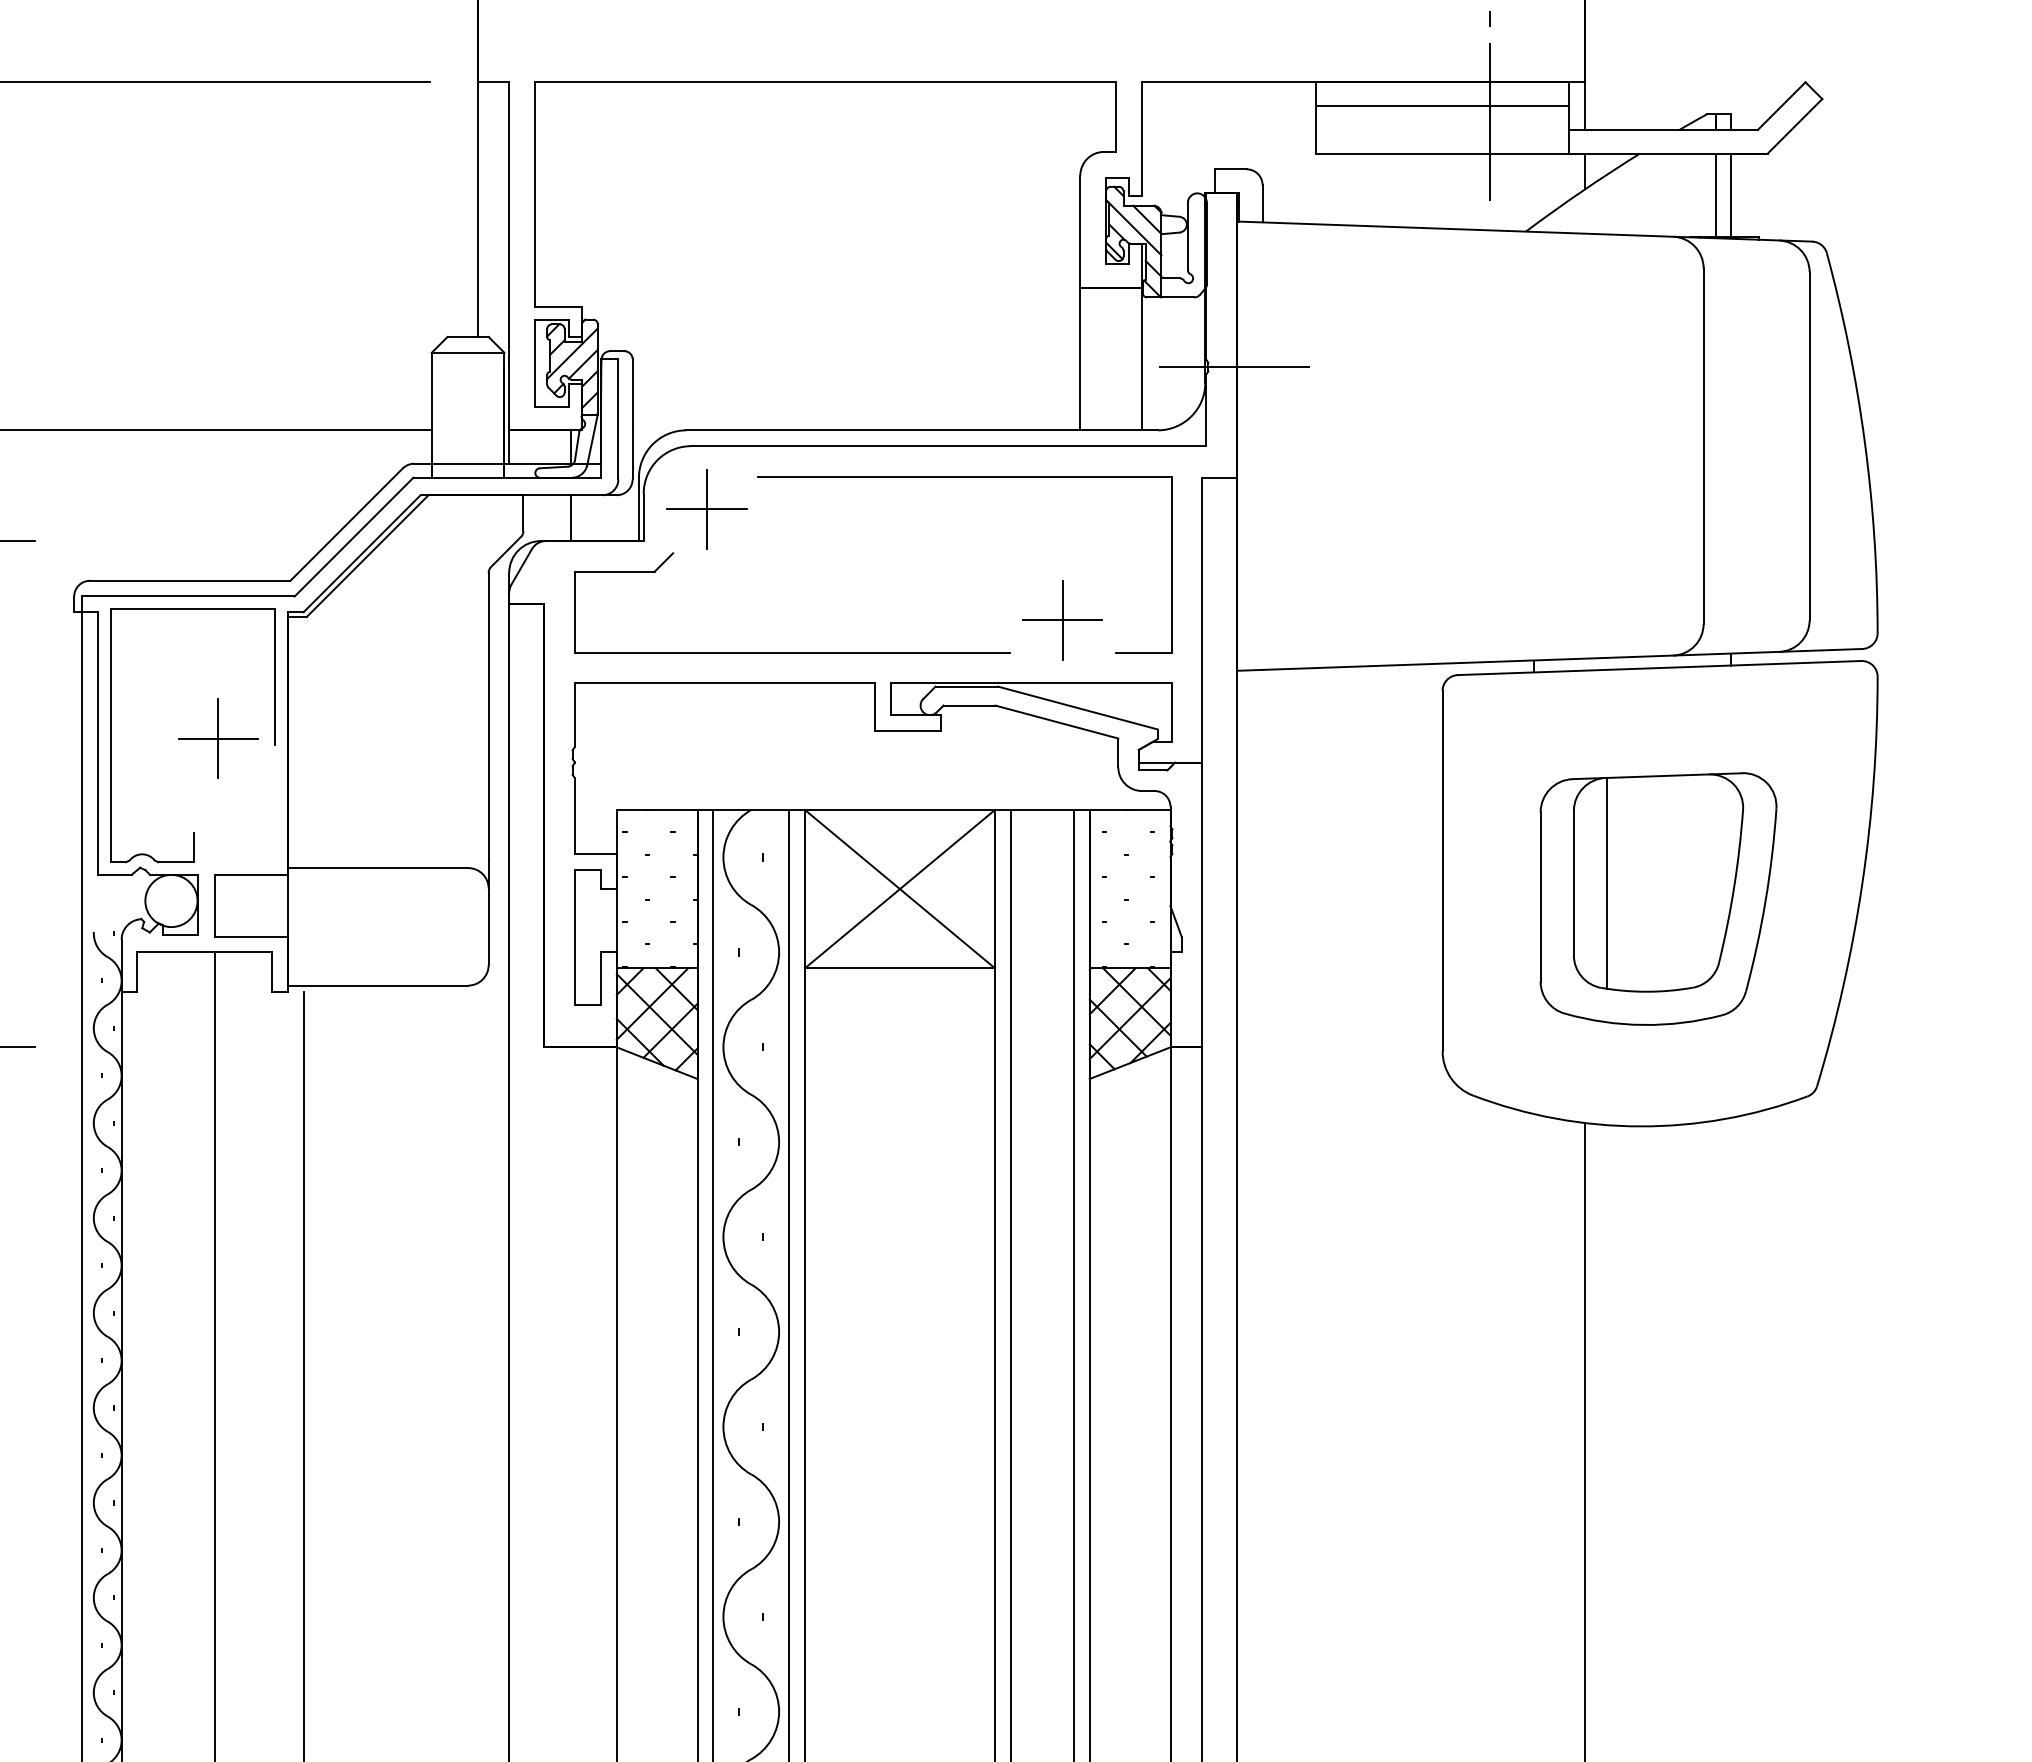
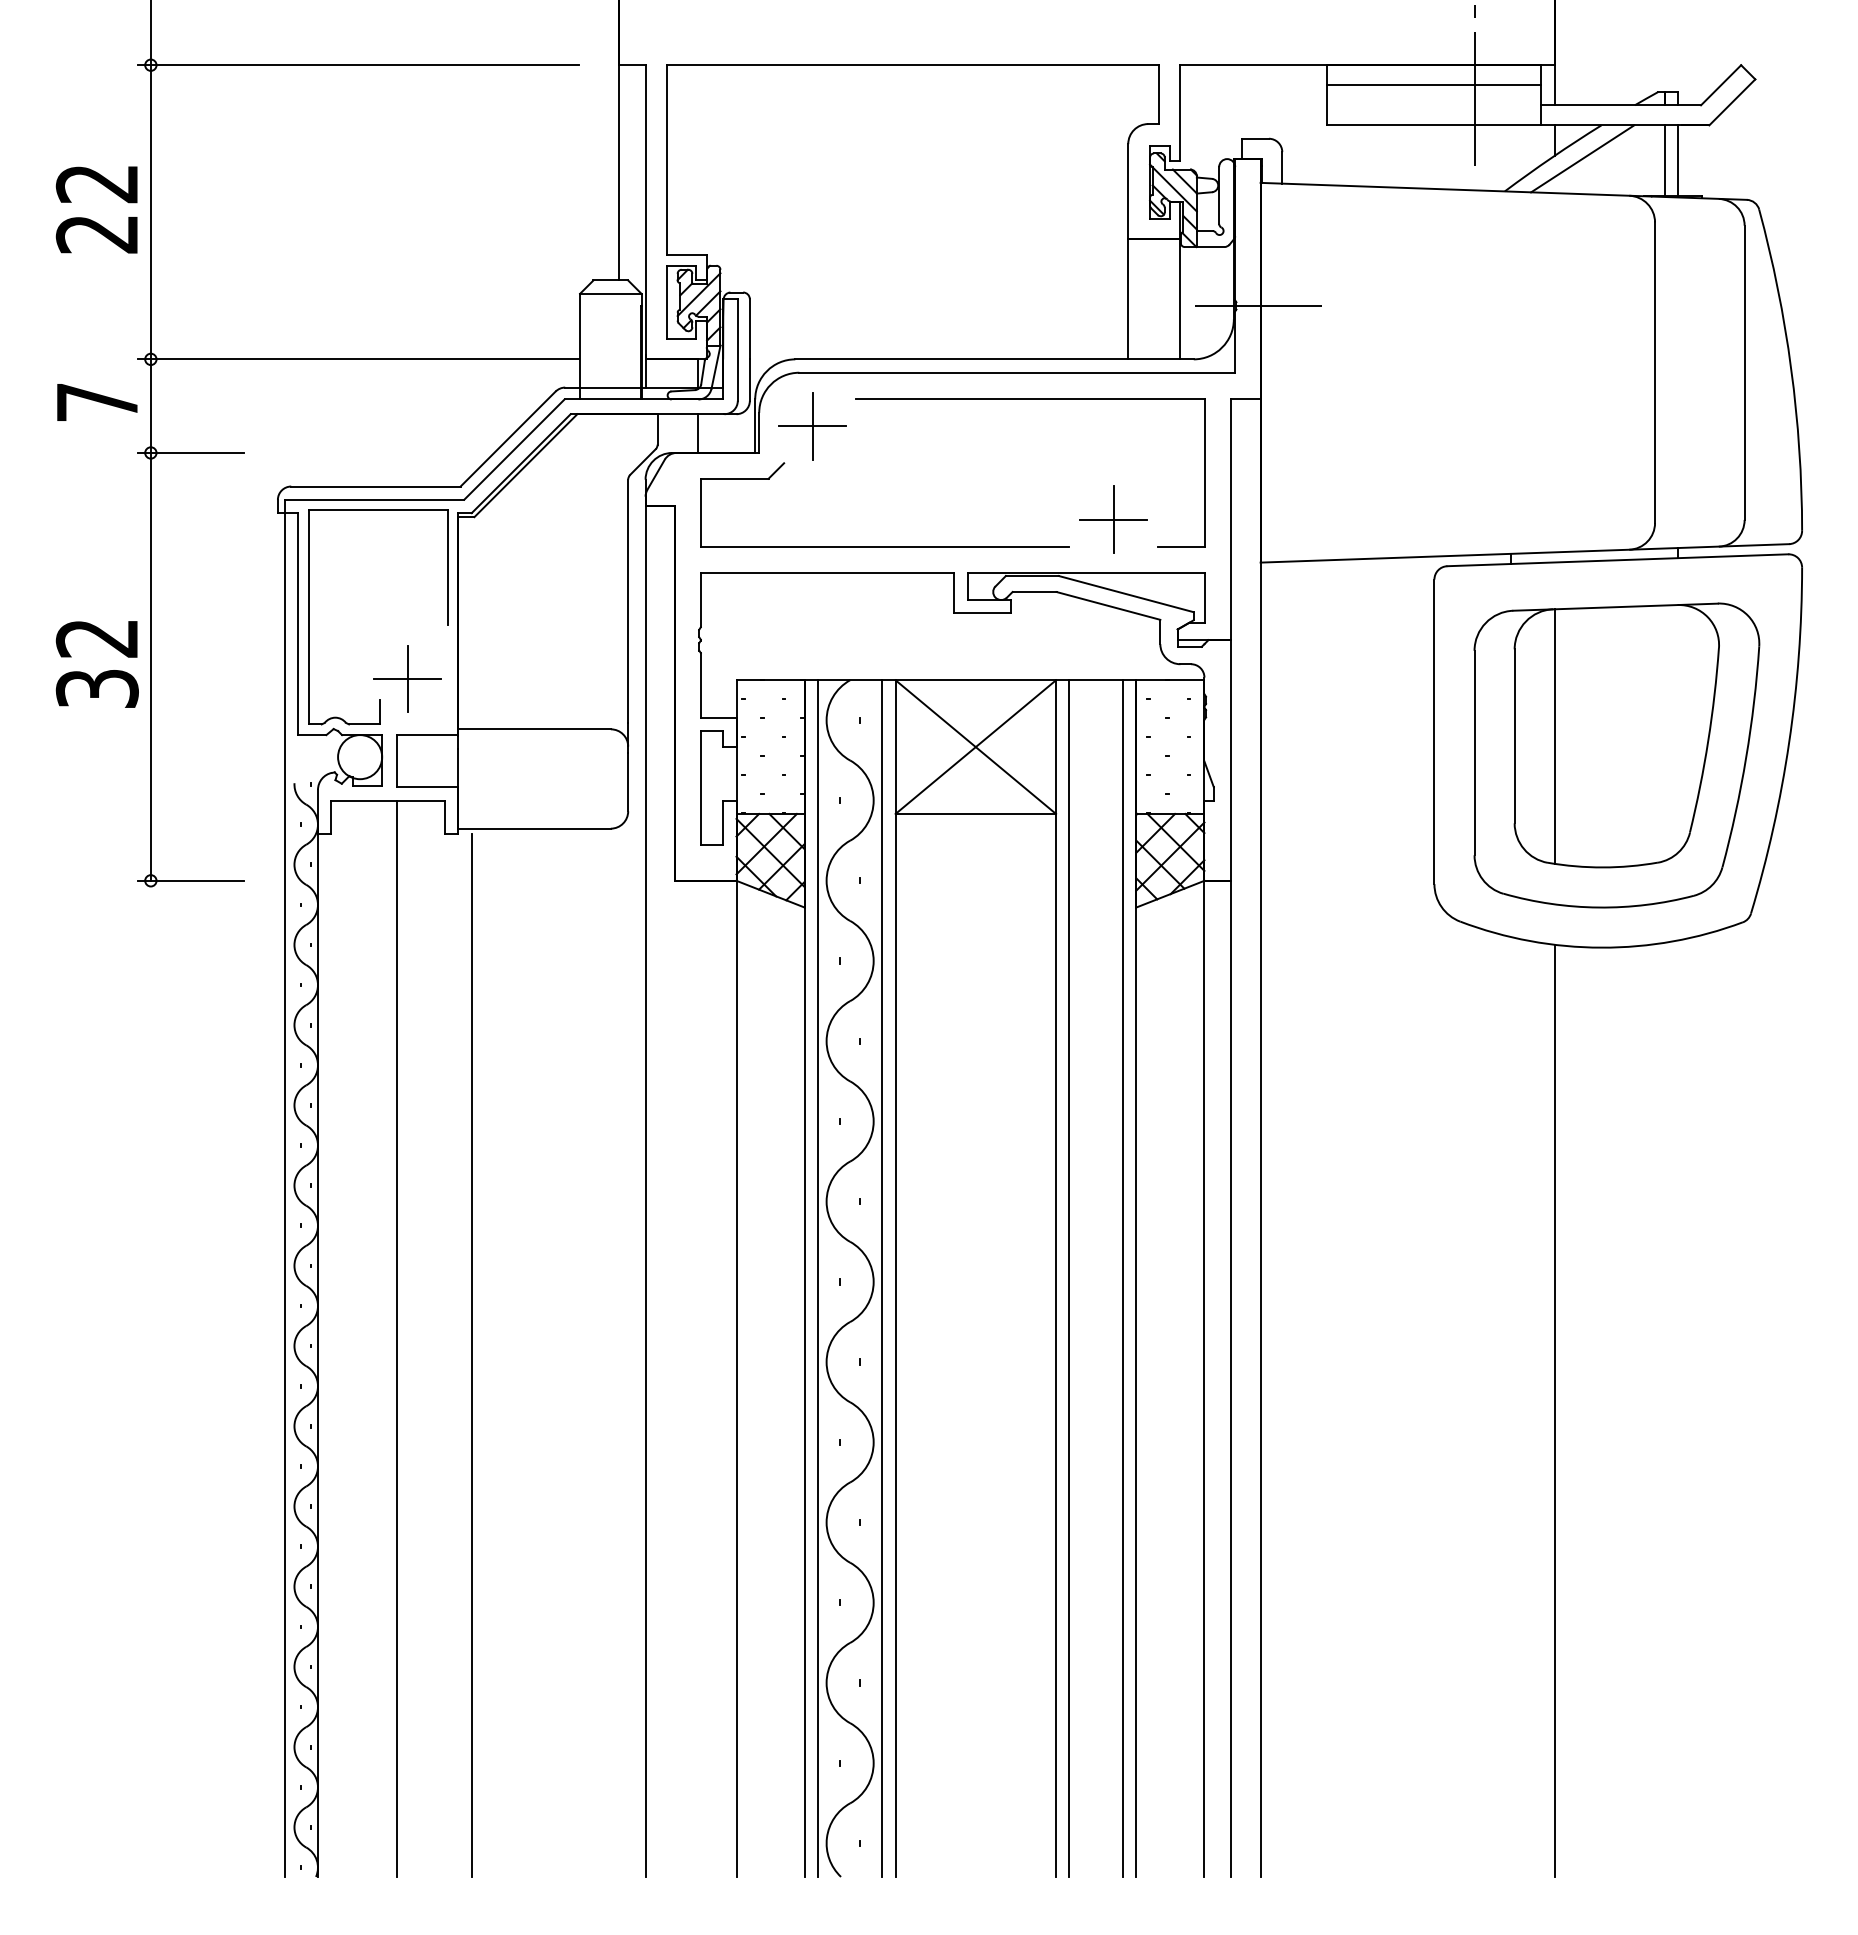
line: (1617, 192) -> (1582, 158), added
part: (218, 738) -> (407, 678), moved
part: (1658, 899) -> (1616, 755), size x1.43

